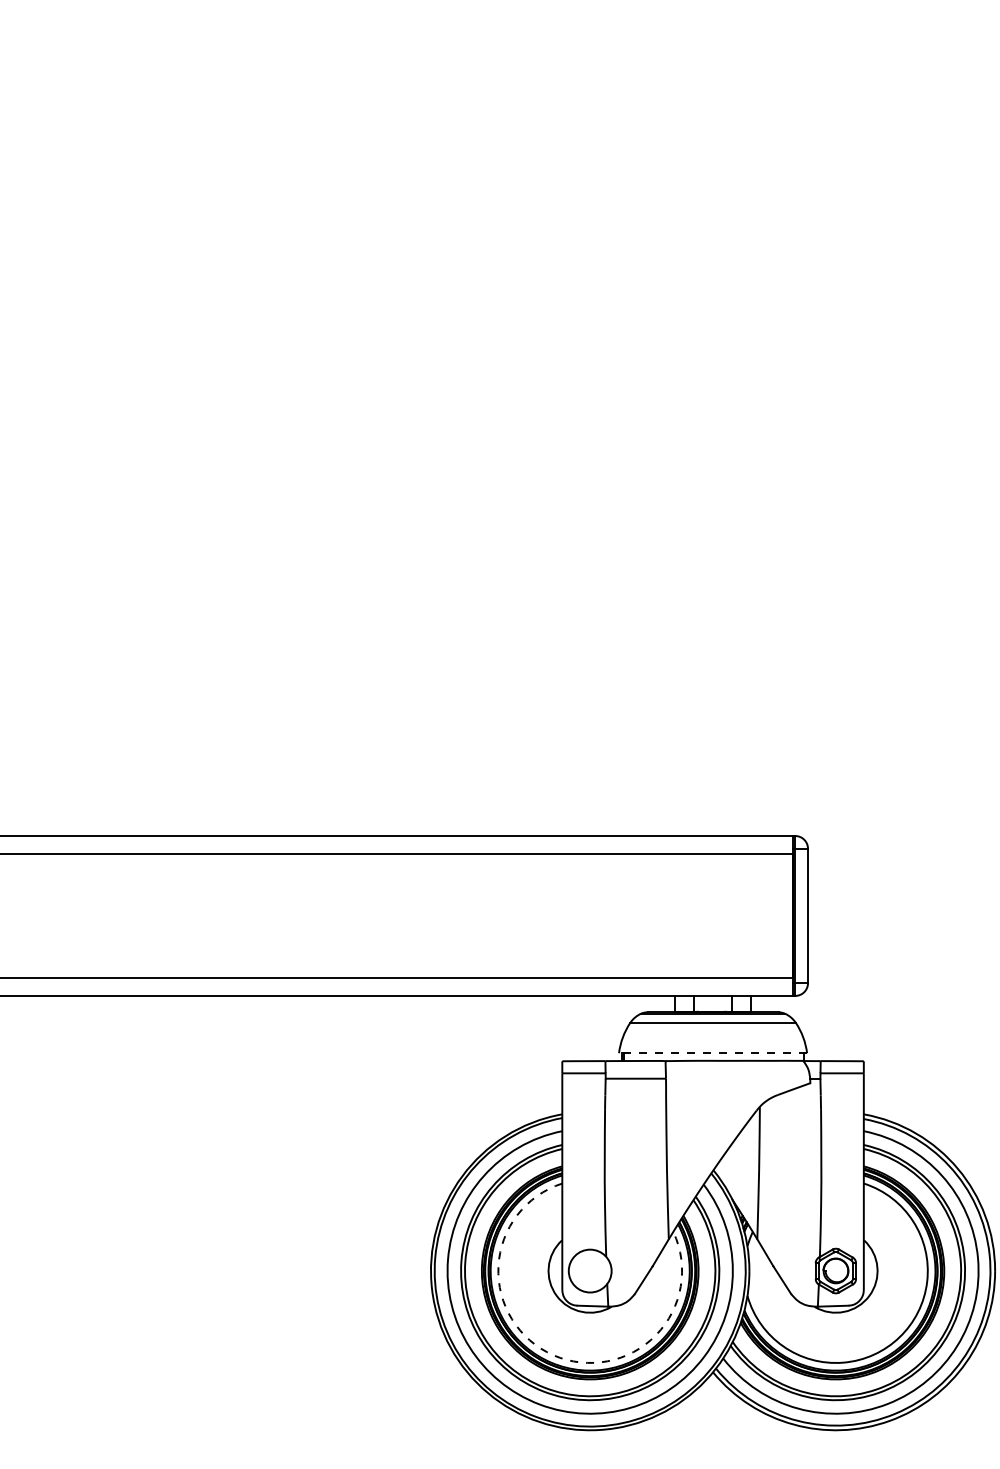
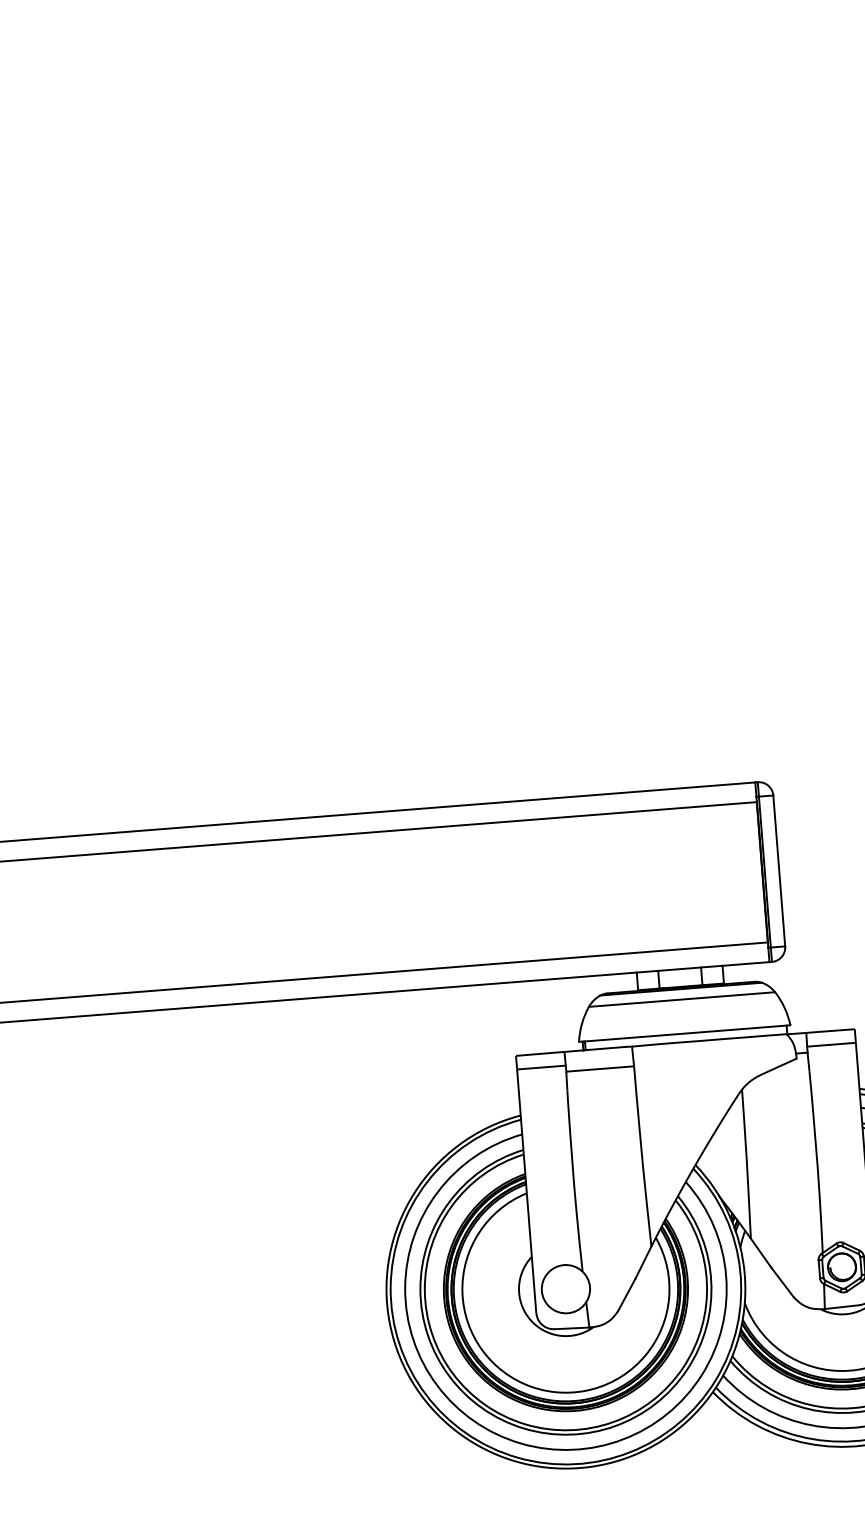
line: (712, 1053) -> (684, 1033), dashed -> solid
arc: (553, 1355) -> (532, 1387), dashed -> solid

